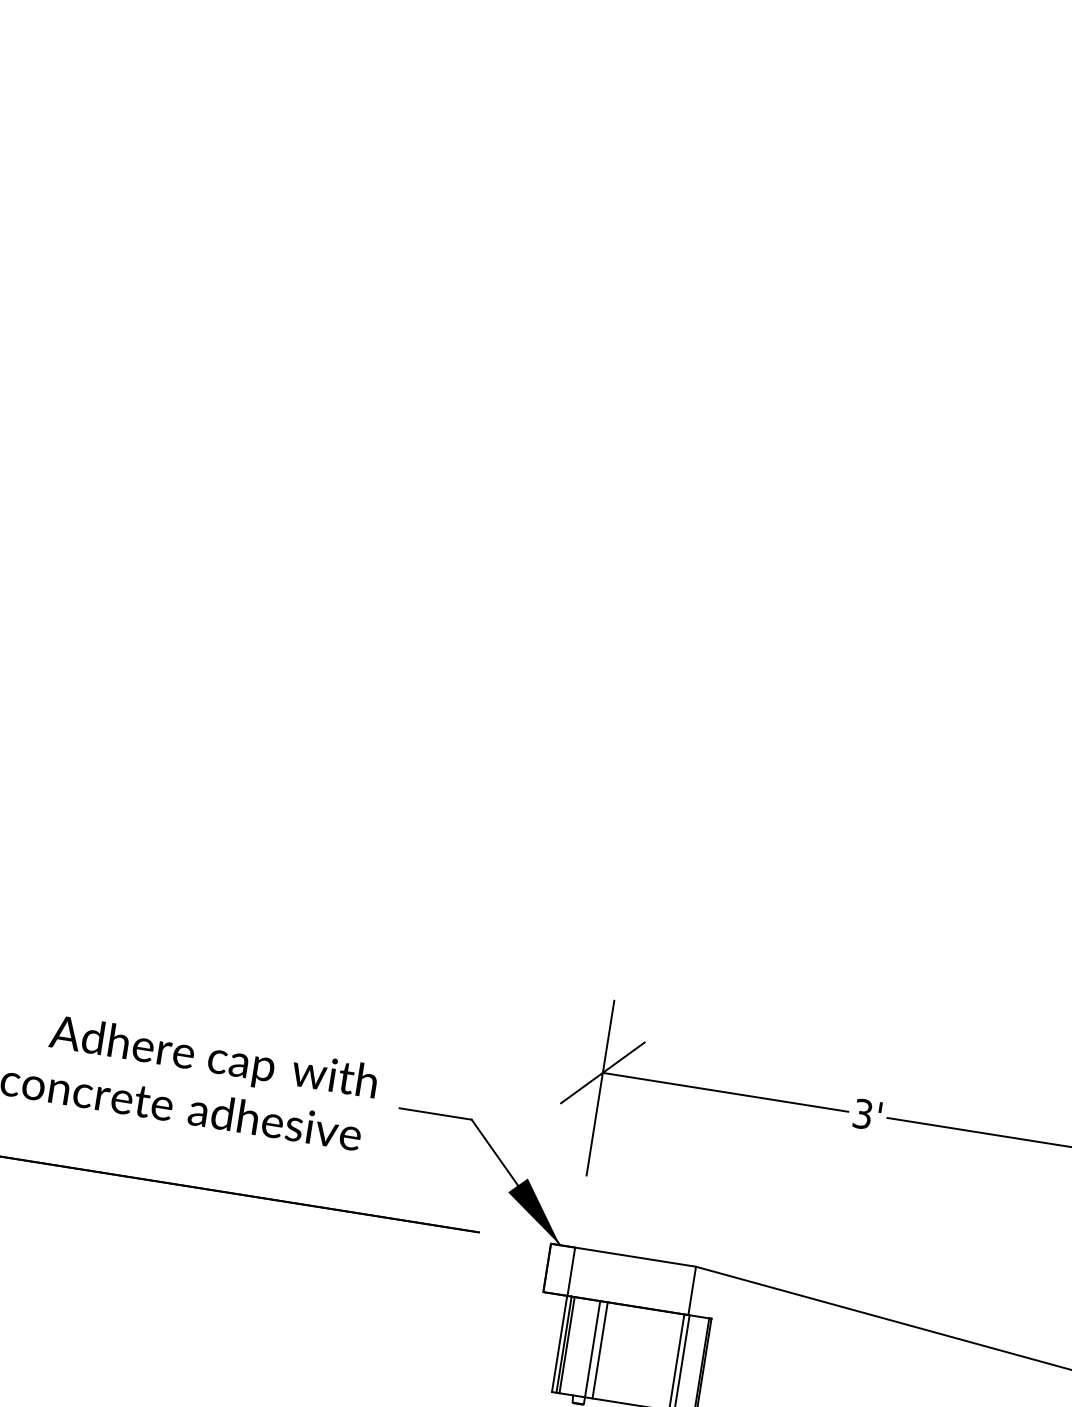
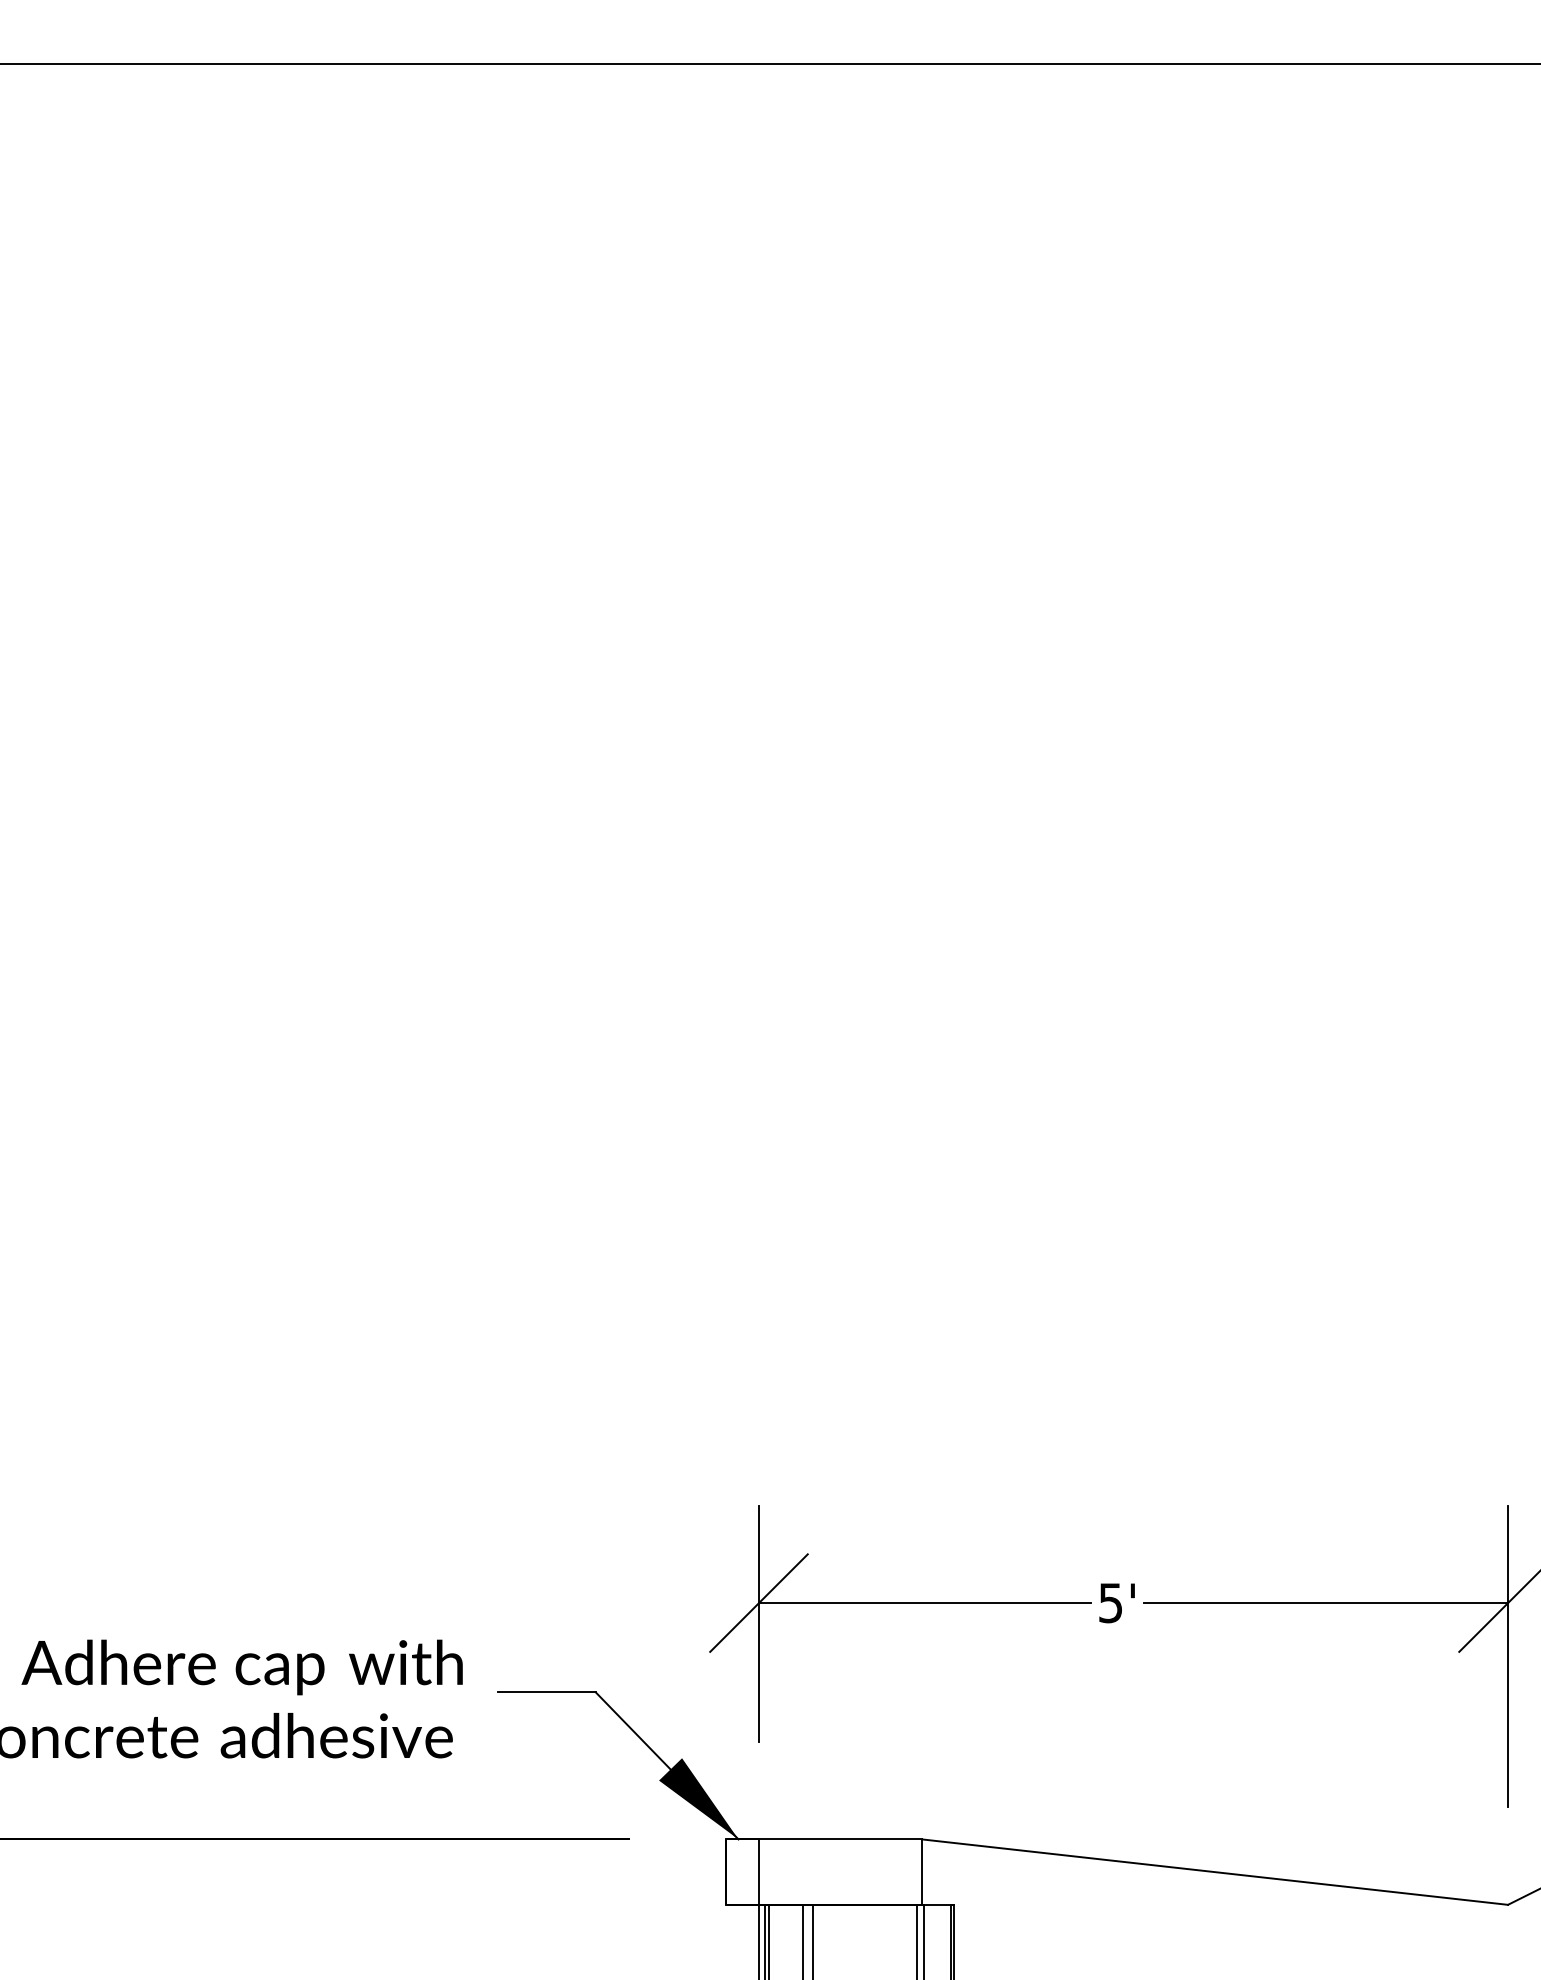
text: (862, 1113) -> (1110, 1602), 3' -> 5'

